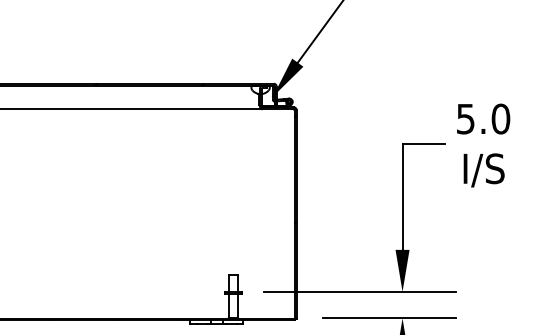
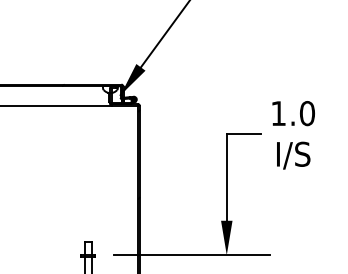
text: (465, 119) -> (278, 113), 5.0 -> 1.0

